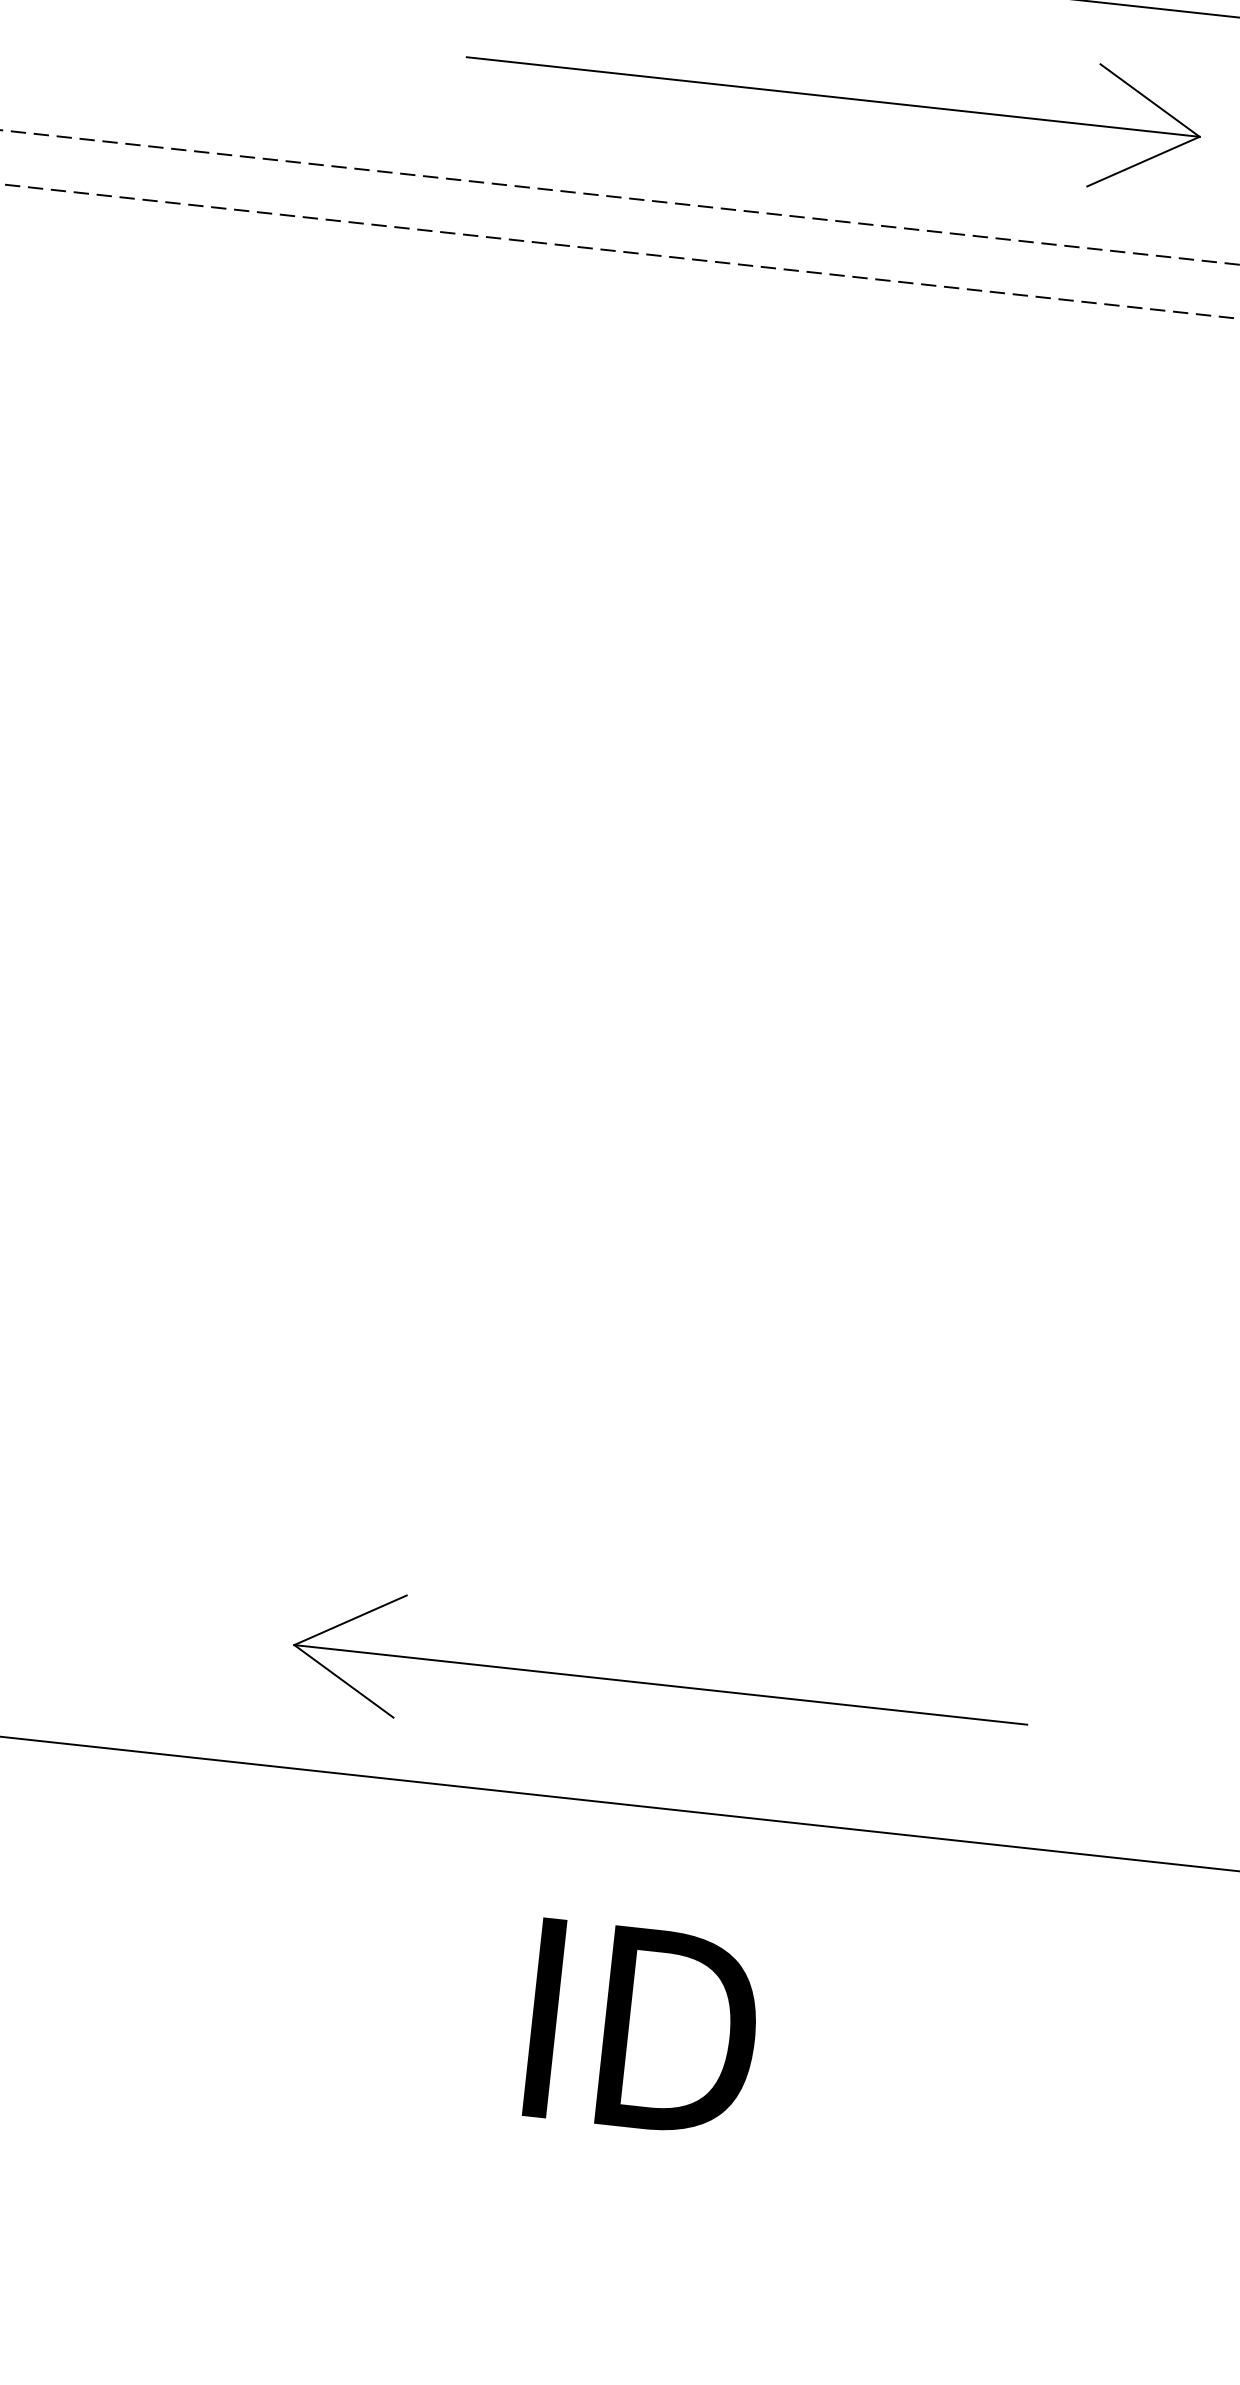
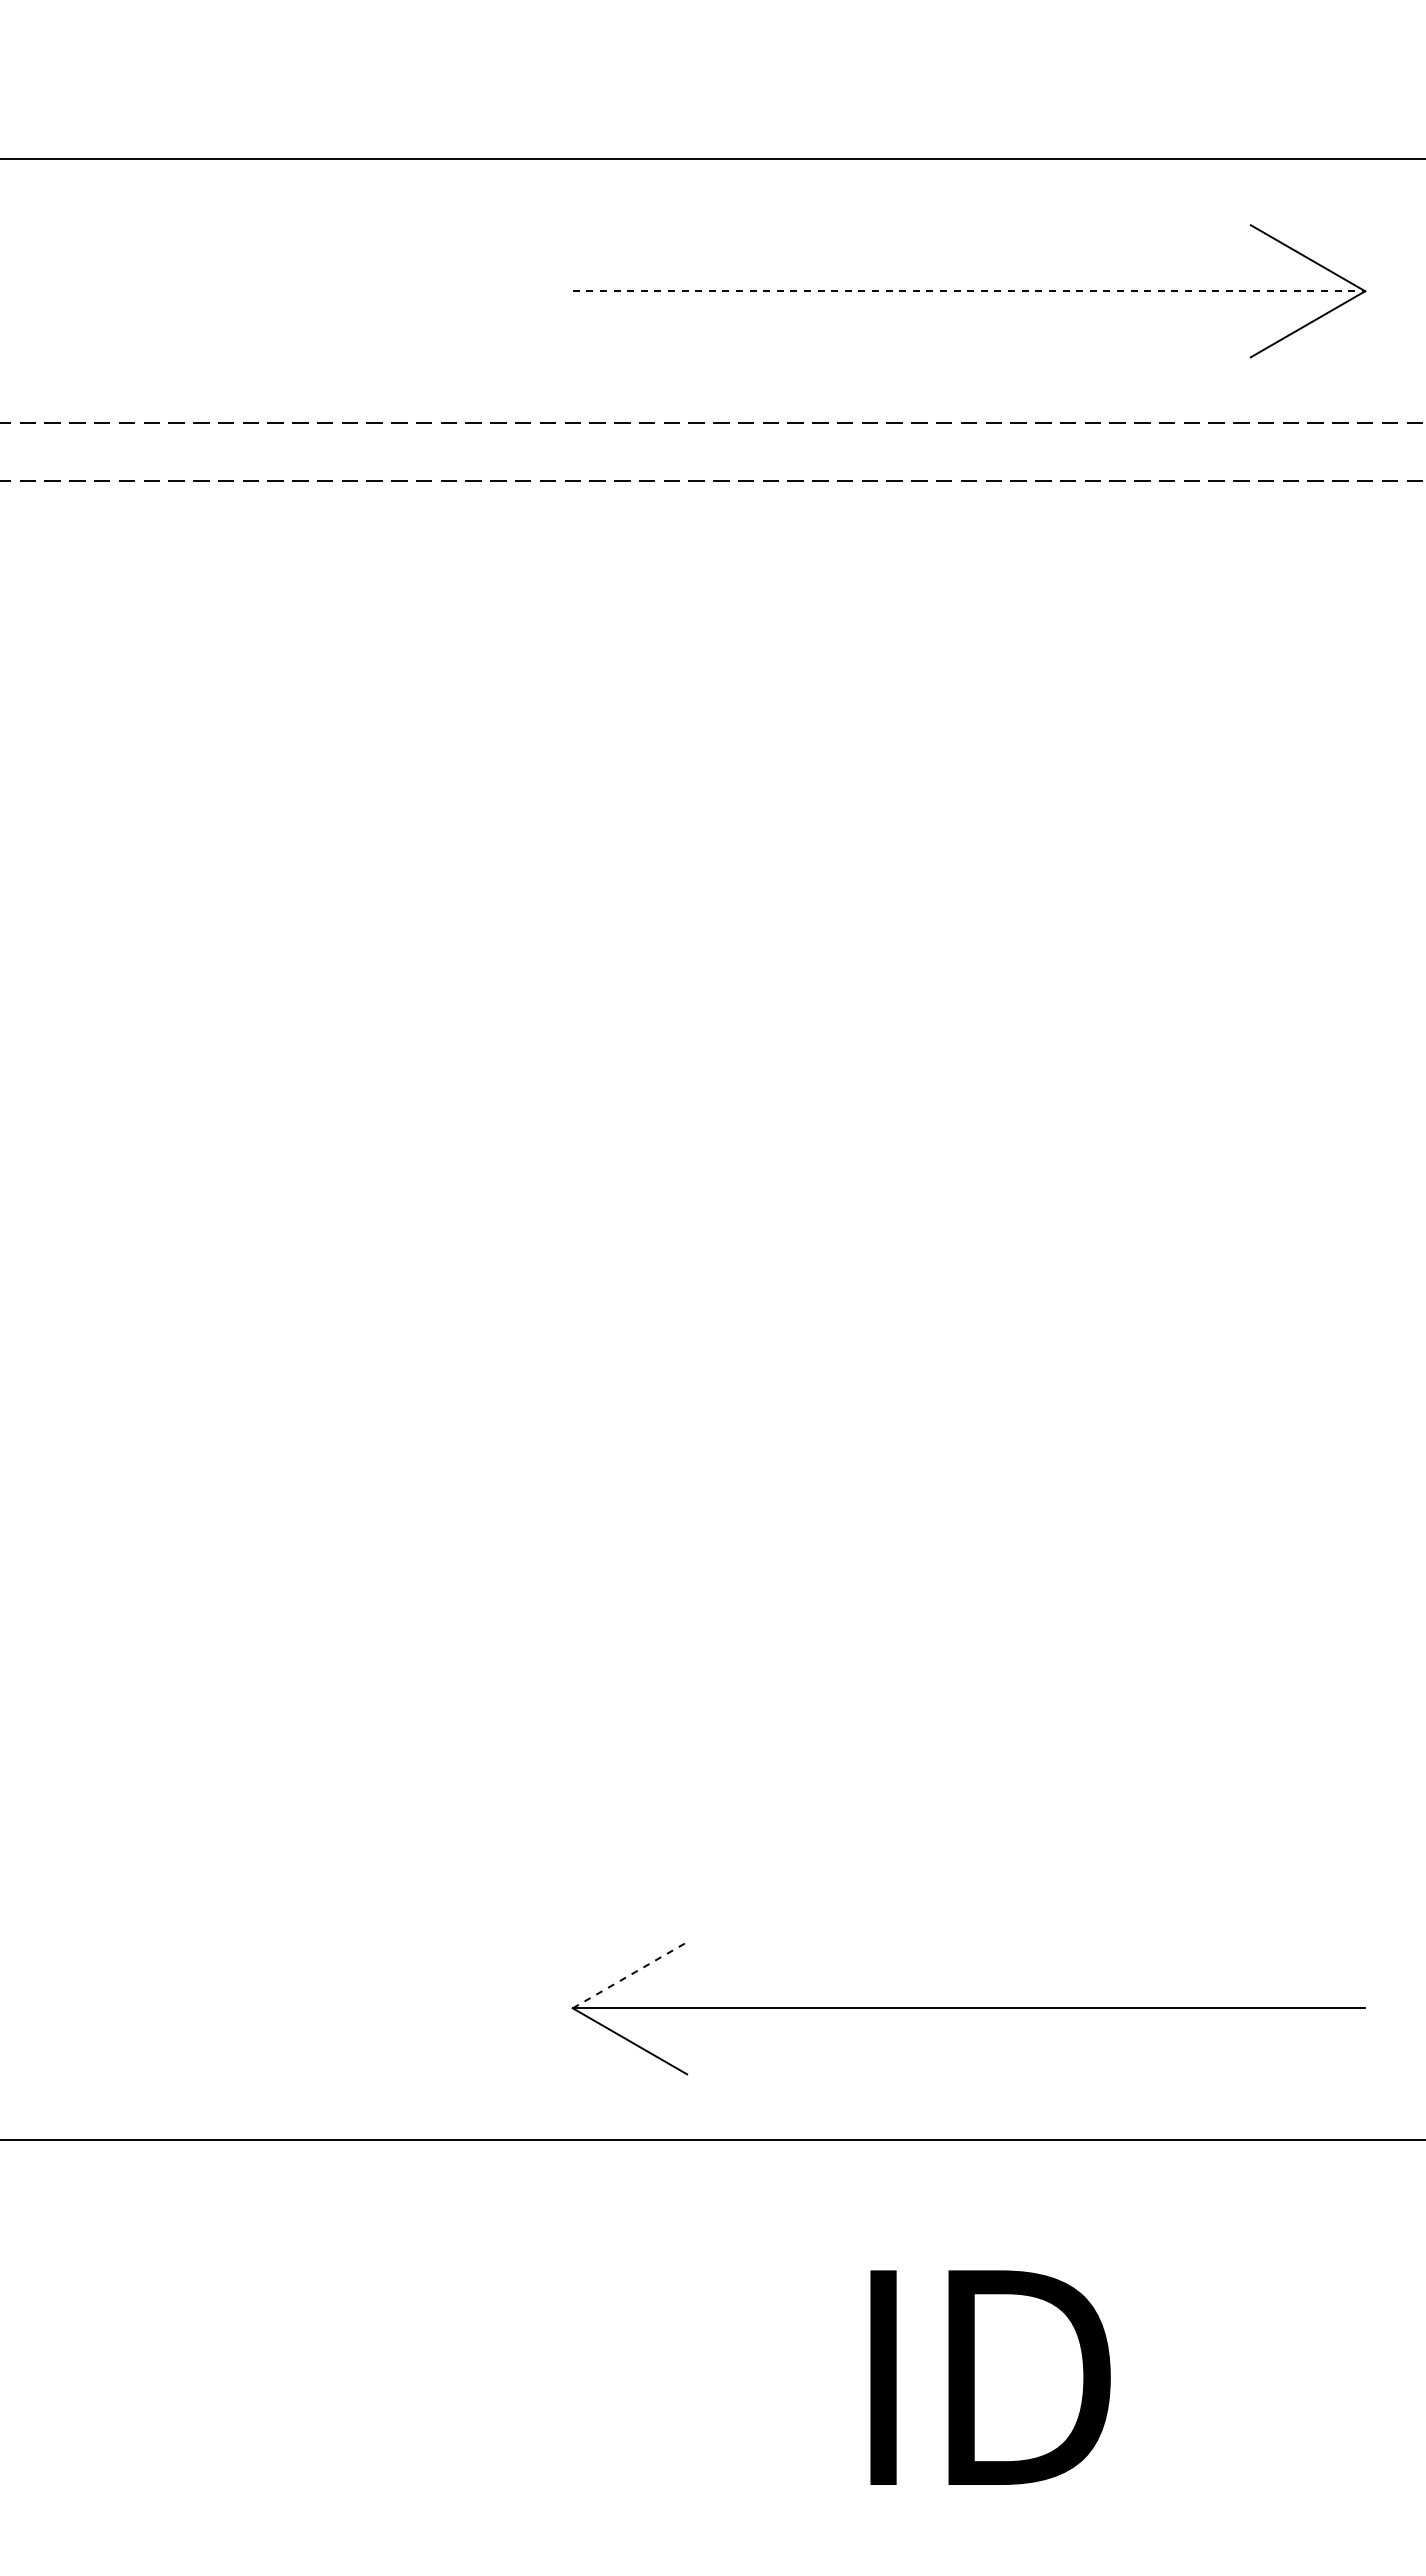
line: (833, 97) -> (969, 291), solid -> dashed
line: (351, 1620) -> (630, 1975), solid -> dashed

